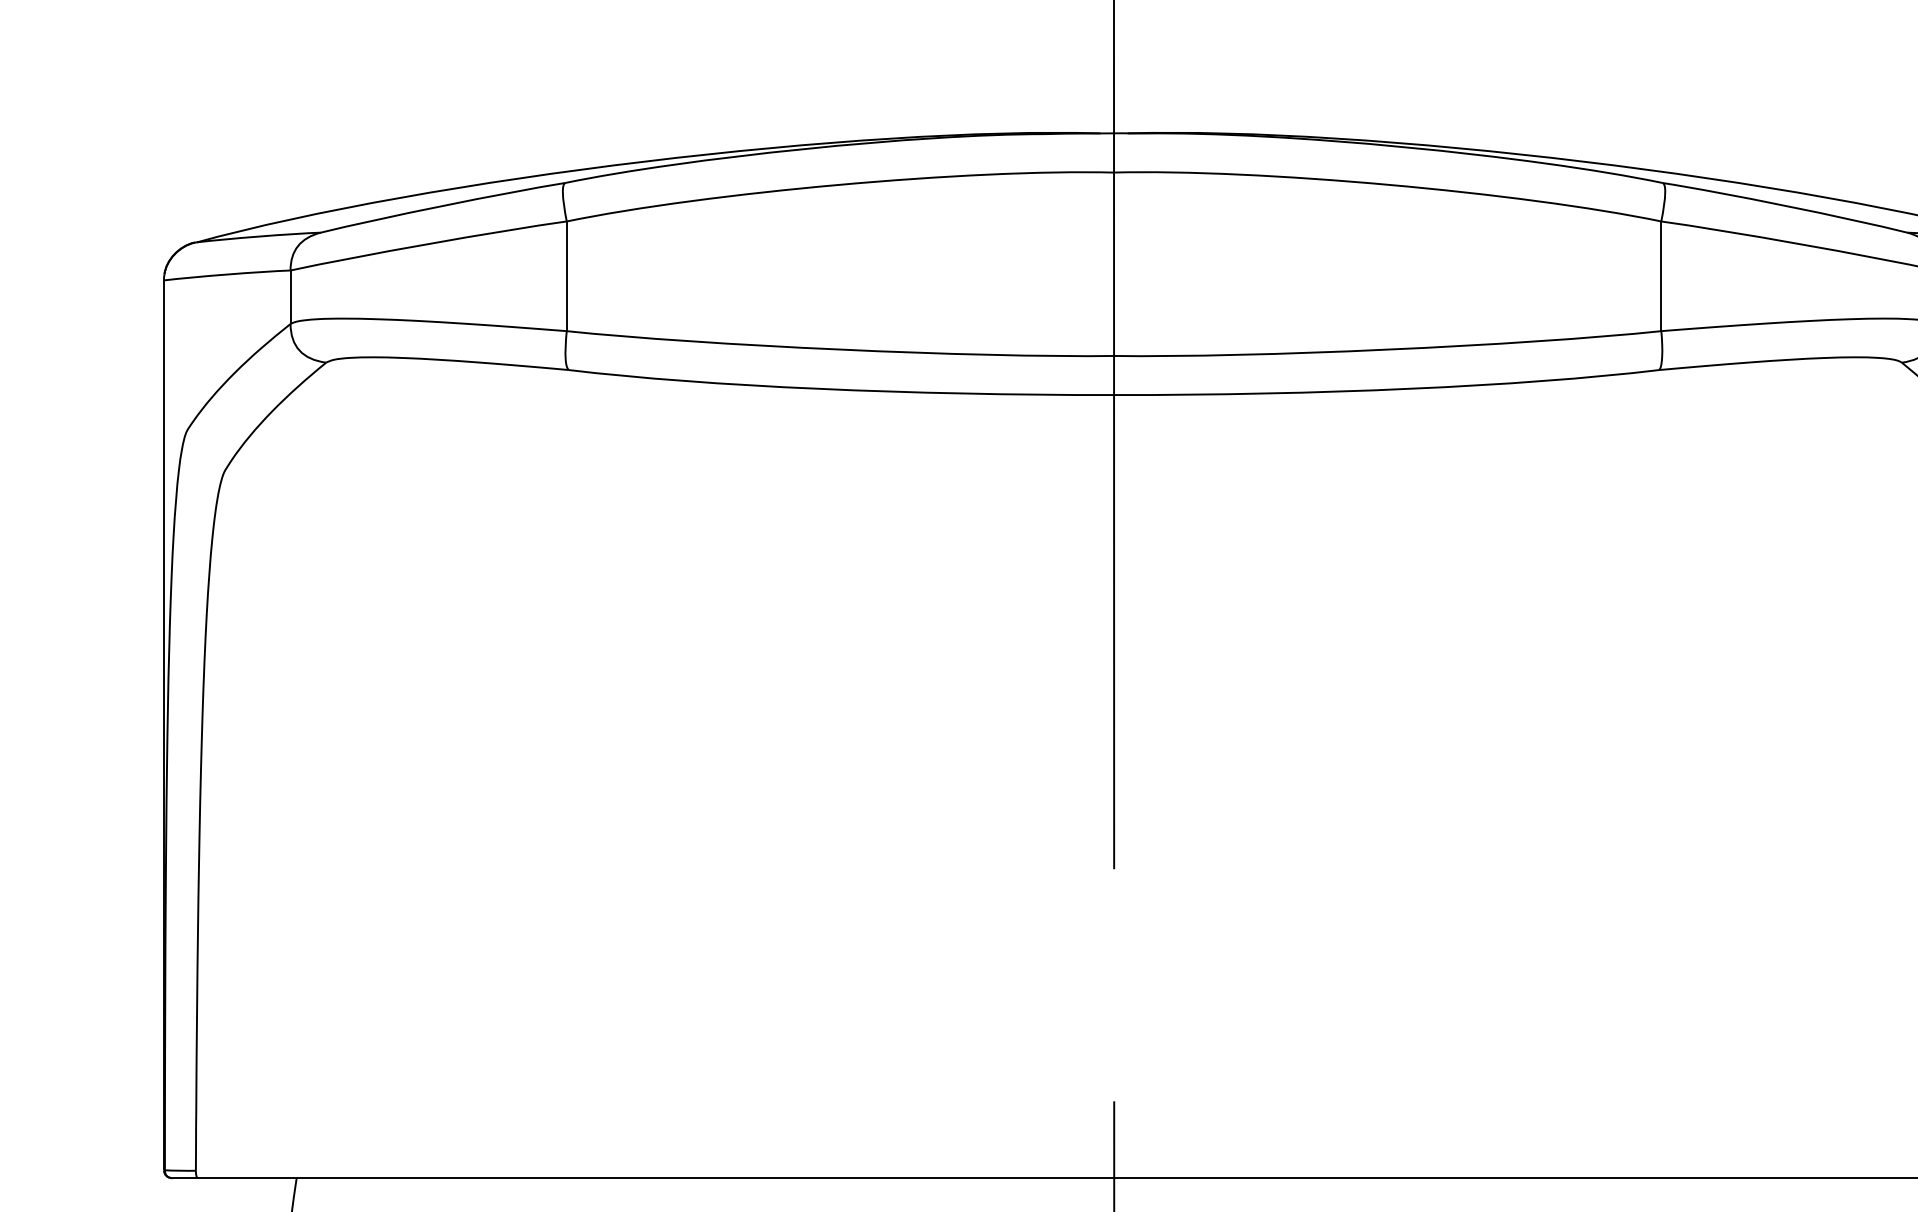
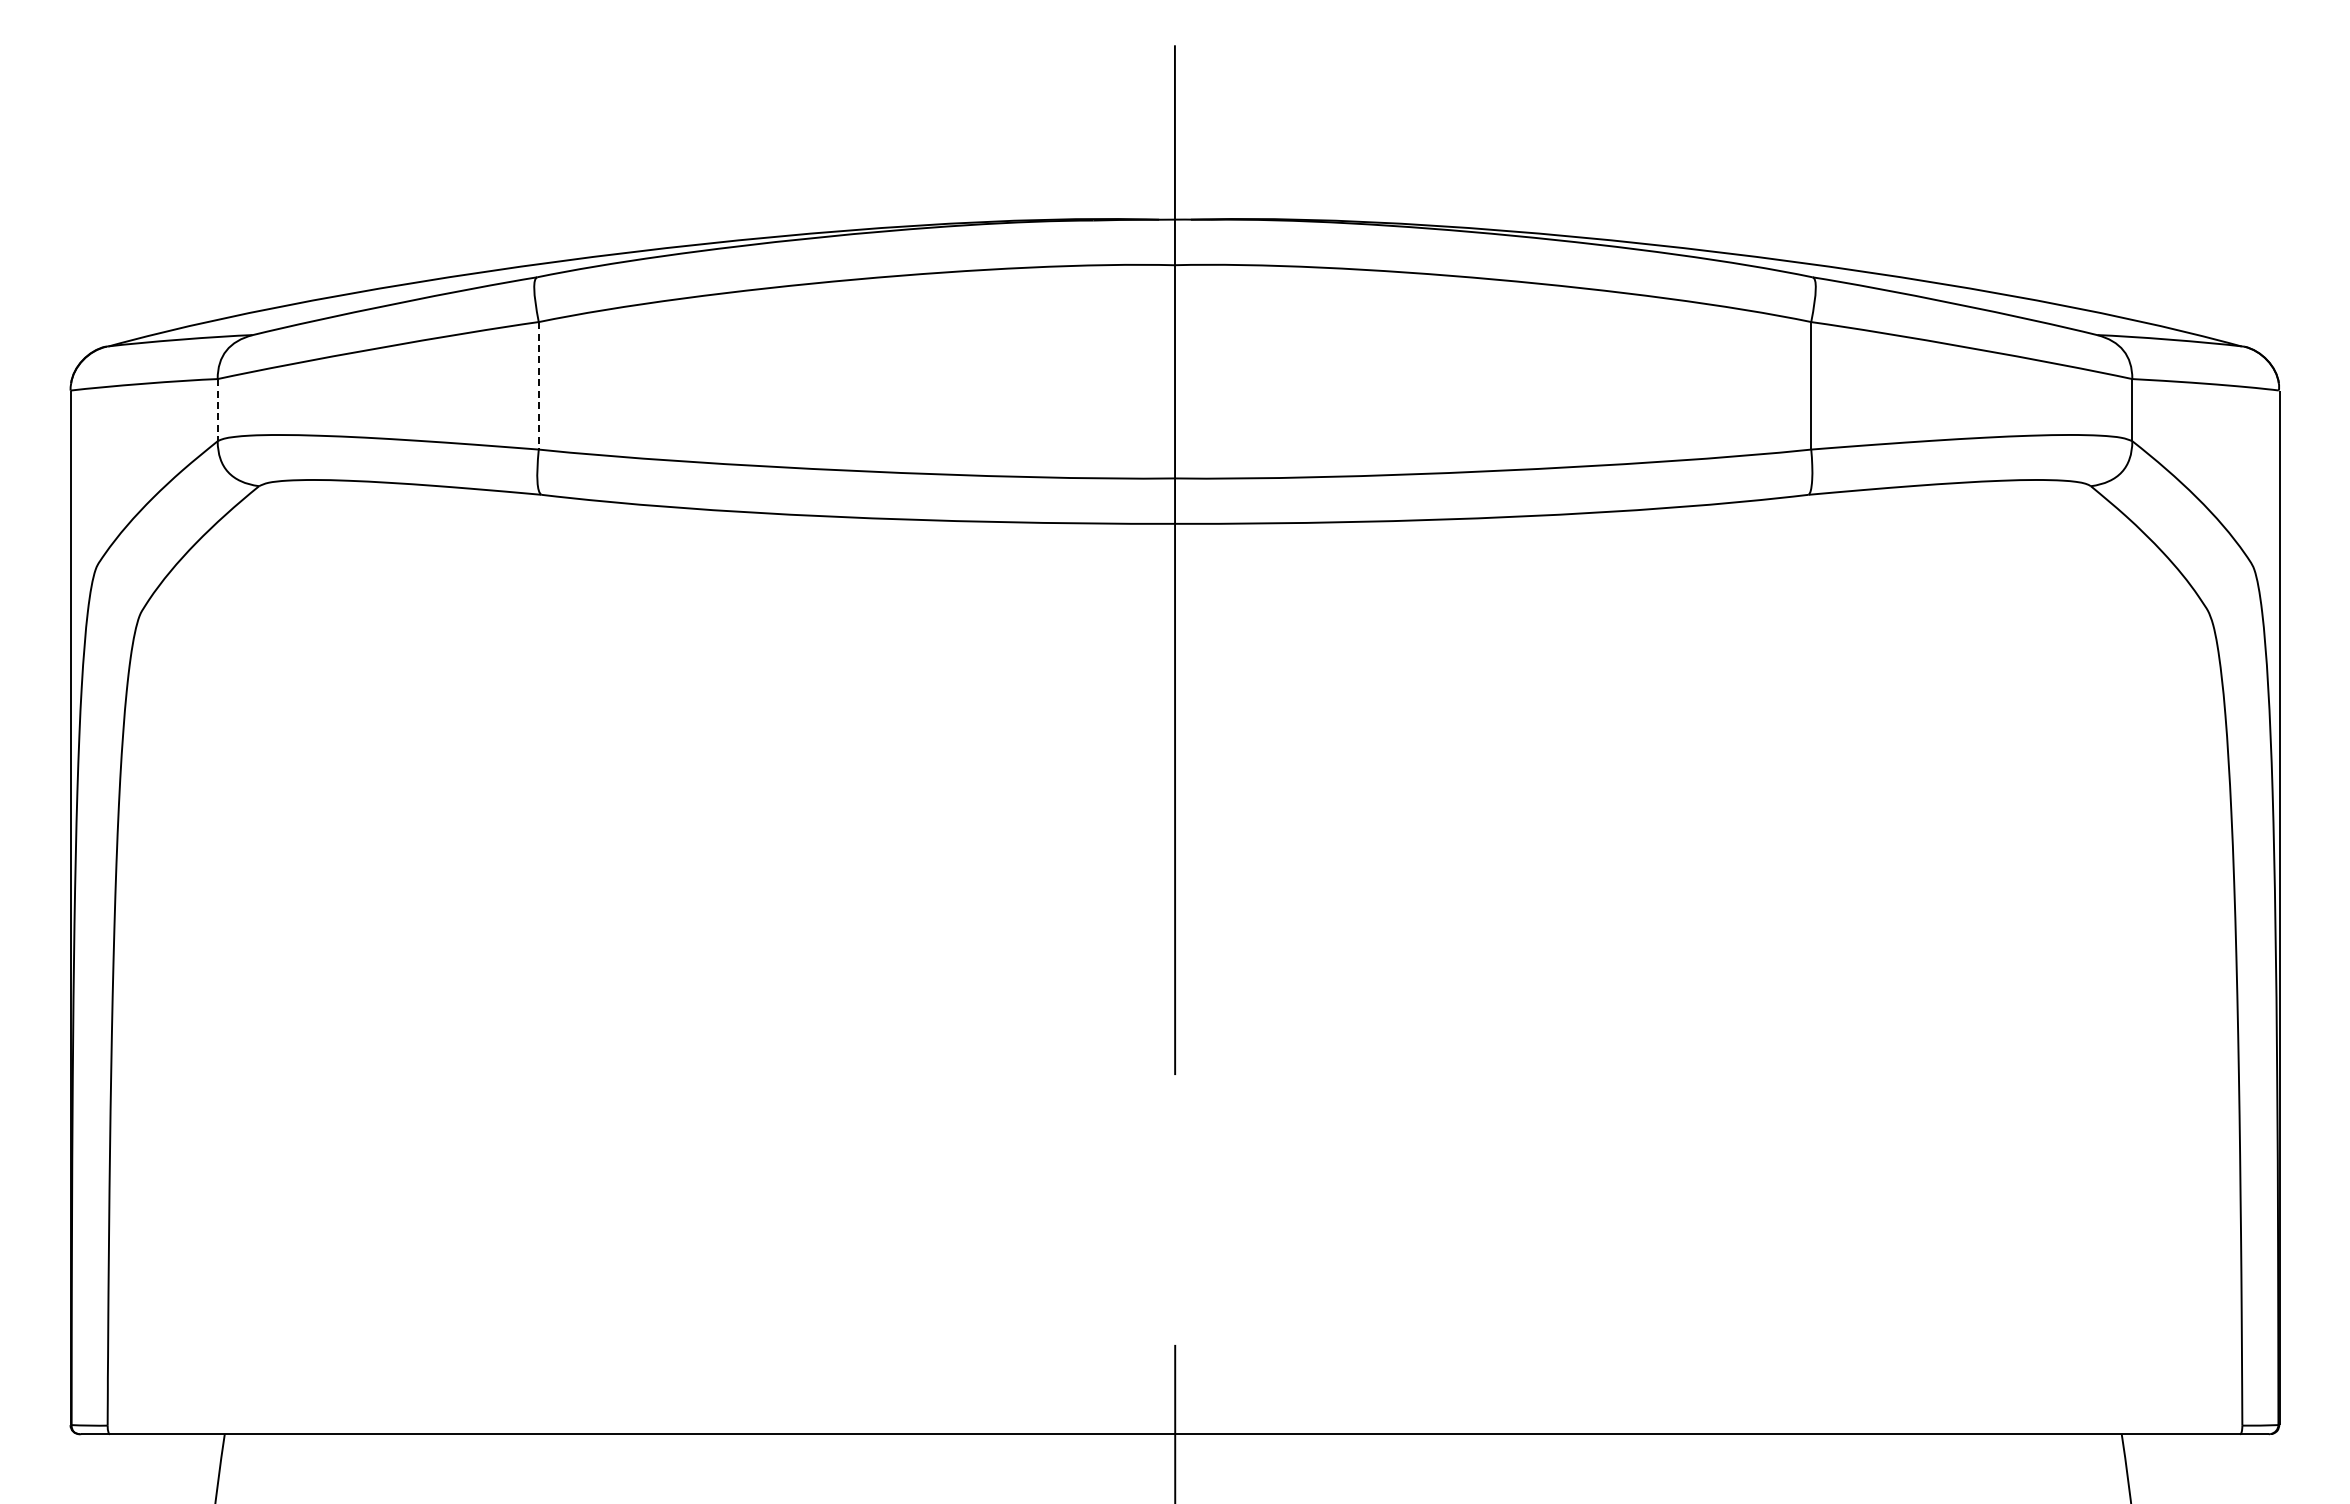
line: (566, 276) -> (538, 385), solid -> dashed
line: (290, 297) -> (217, 410), solid -> dashed

